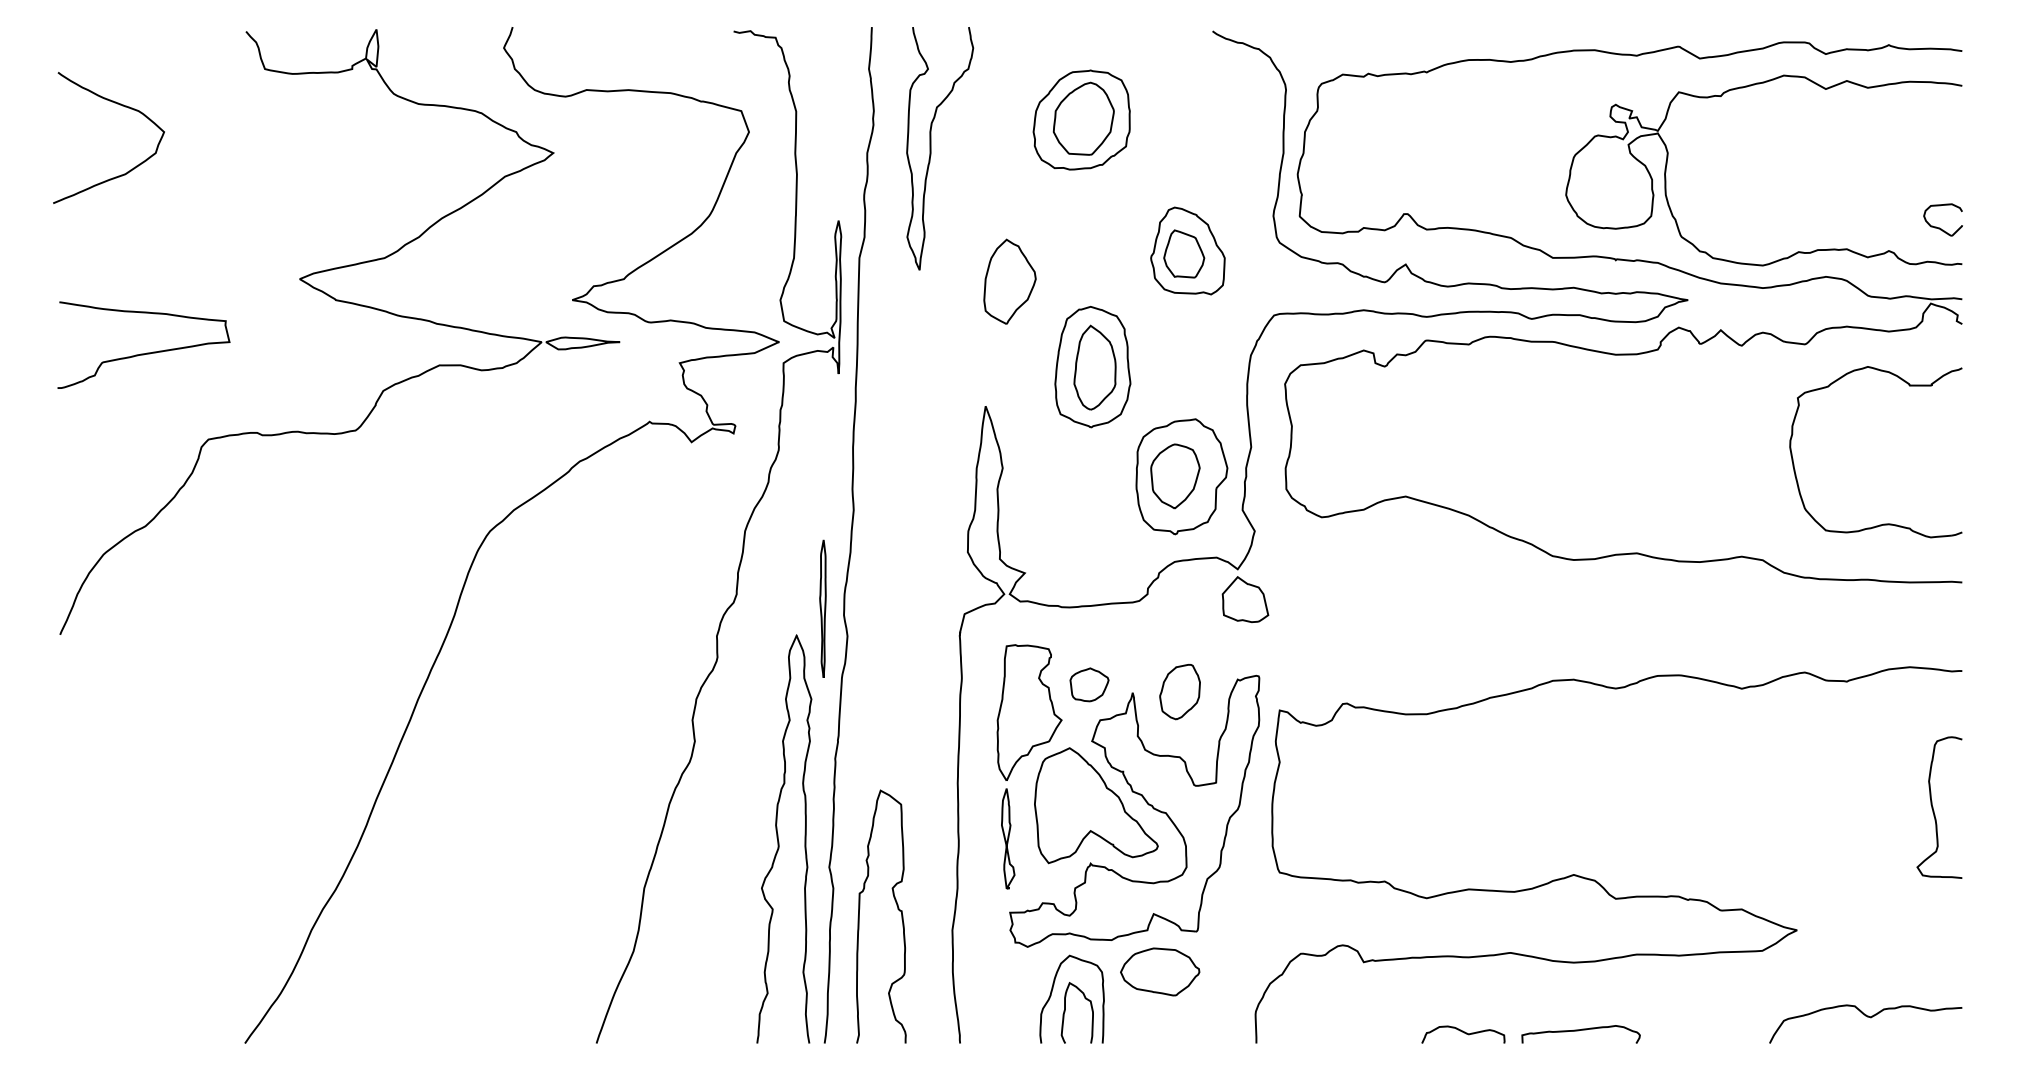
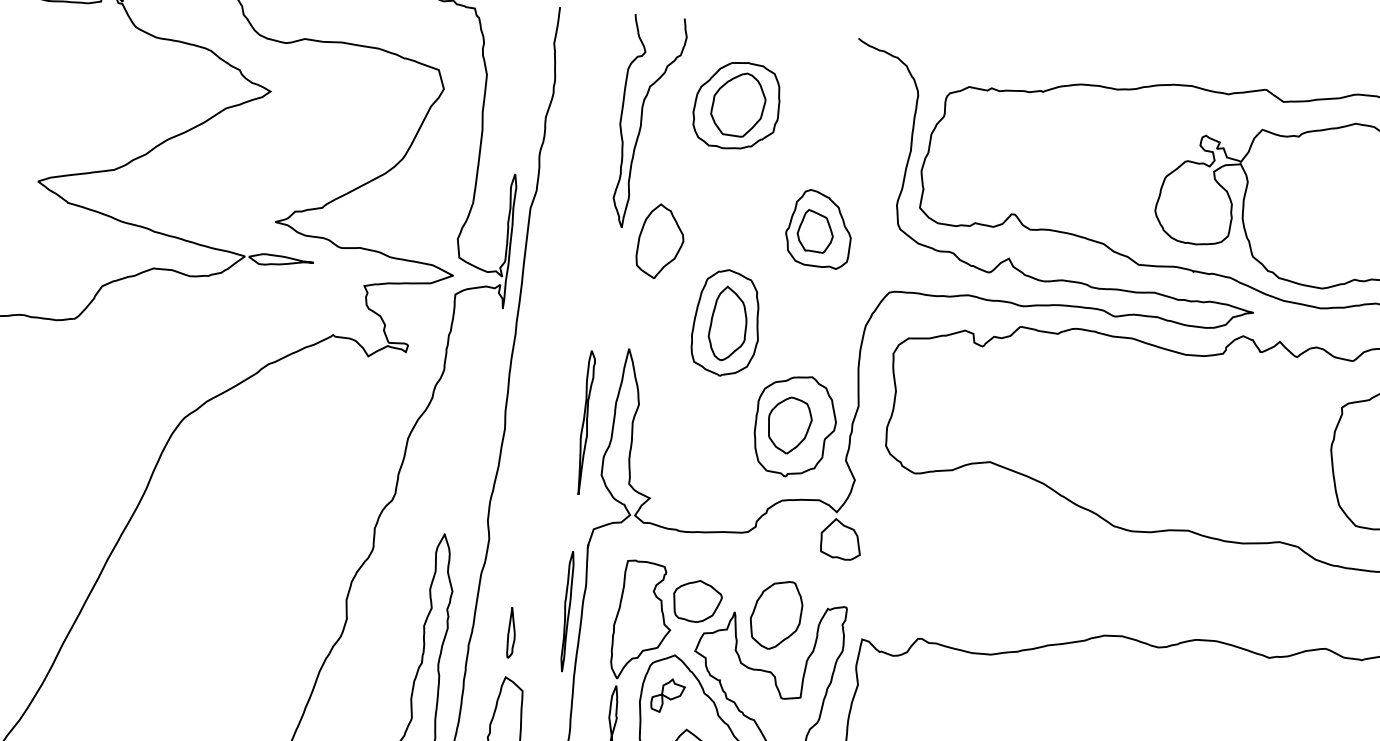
curve: (931, 148) -> (642, 121), moved
part: (944, 494) -> (585, 422), added
part: (822, 608) -> (566, 611), moved
part: (1089, 684) -> (697, 601), size x1.43
part: (1179, 691) -> (775, 614), size x1.43
part: (882, 740) -> (511, 633), added
part: (1066, 794) -> (668, 695), added

